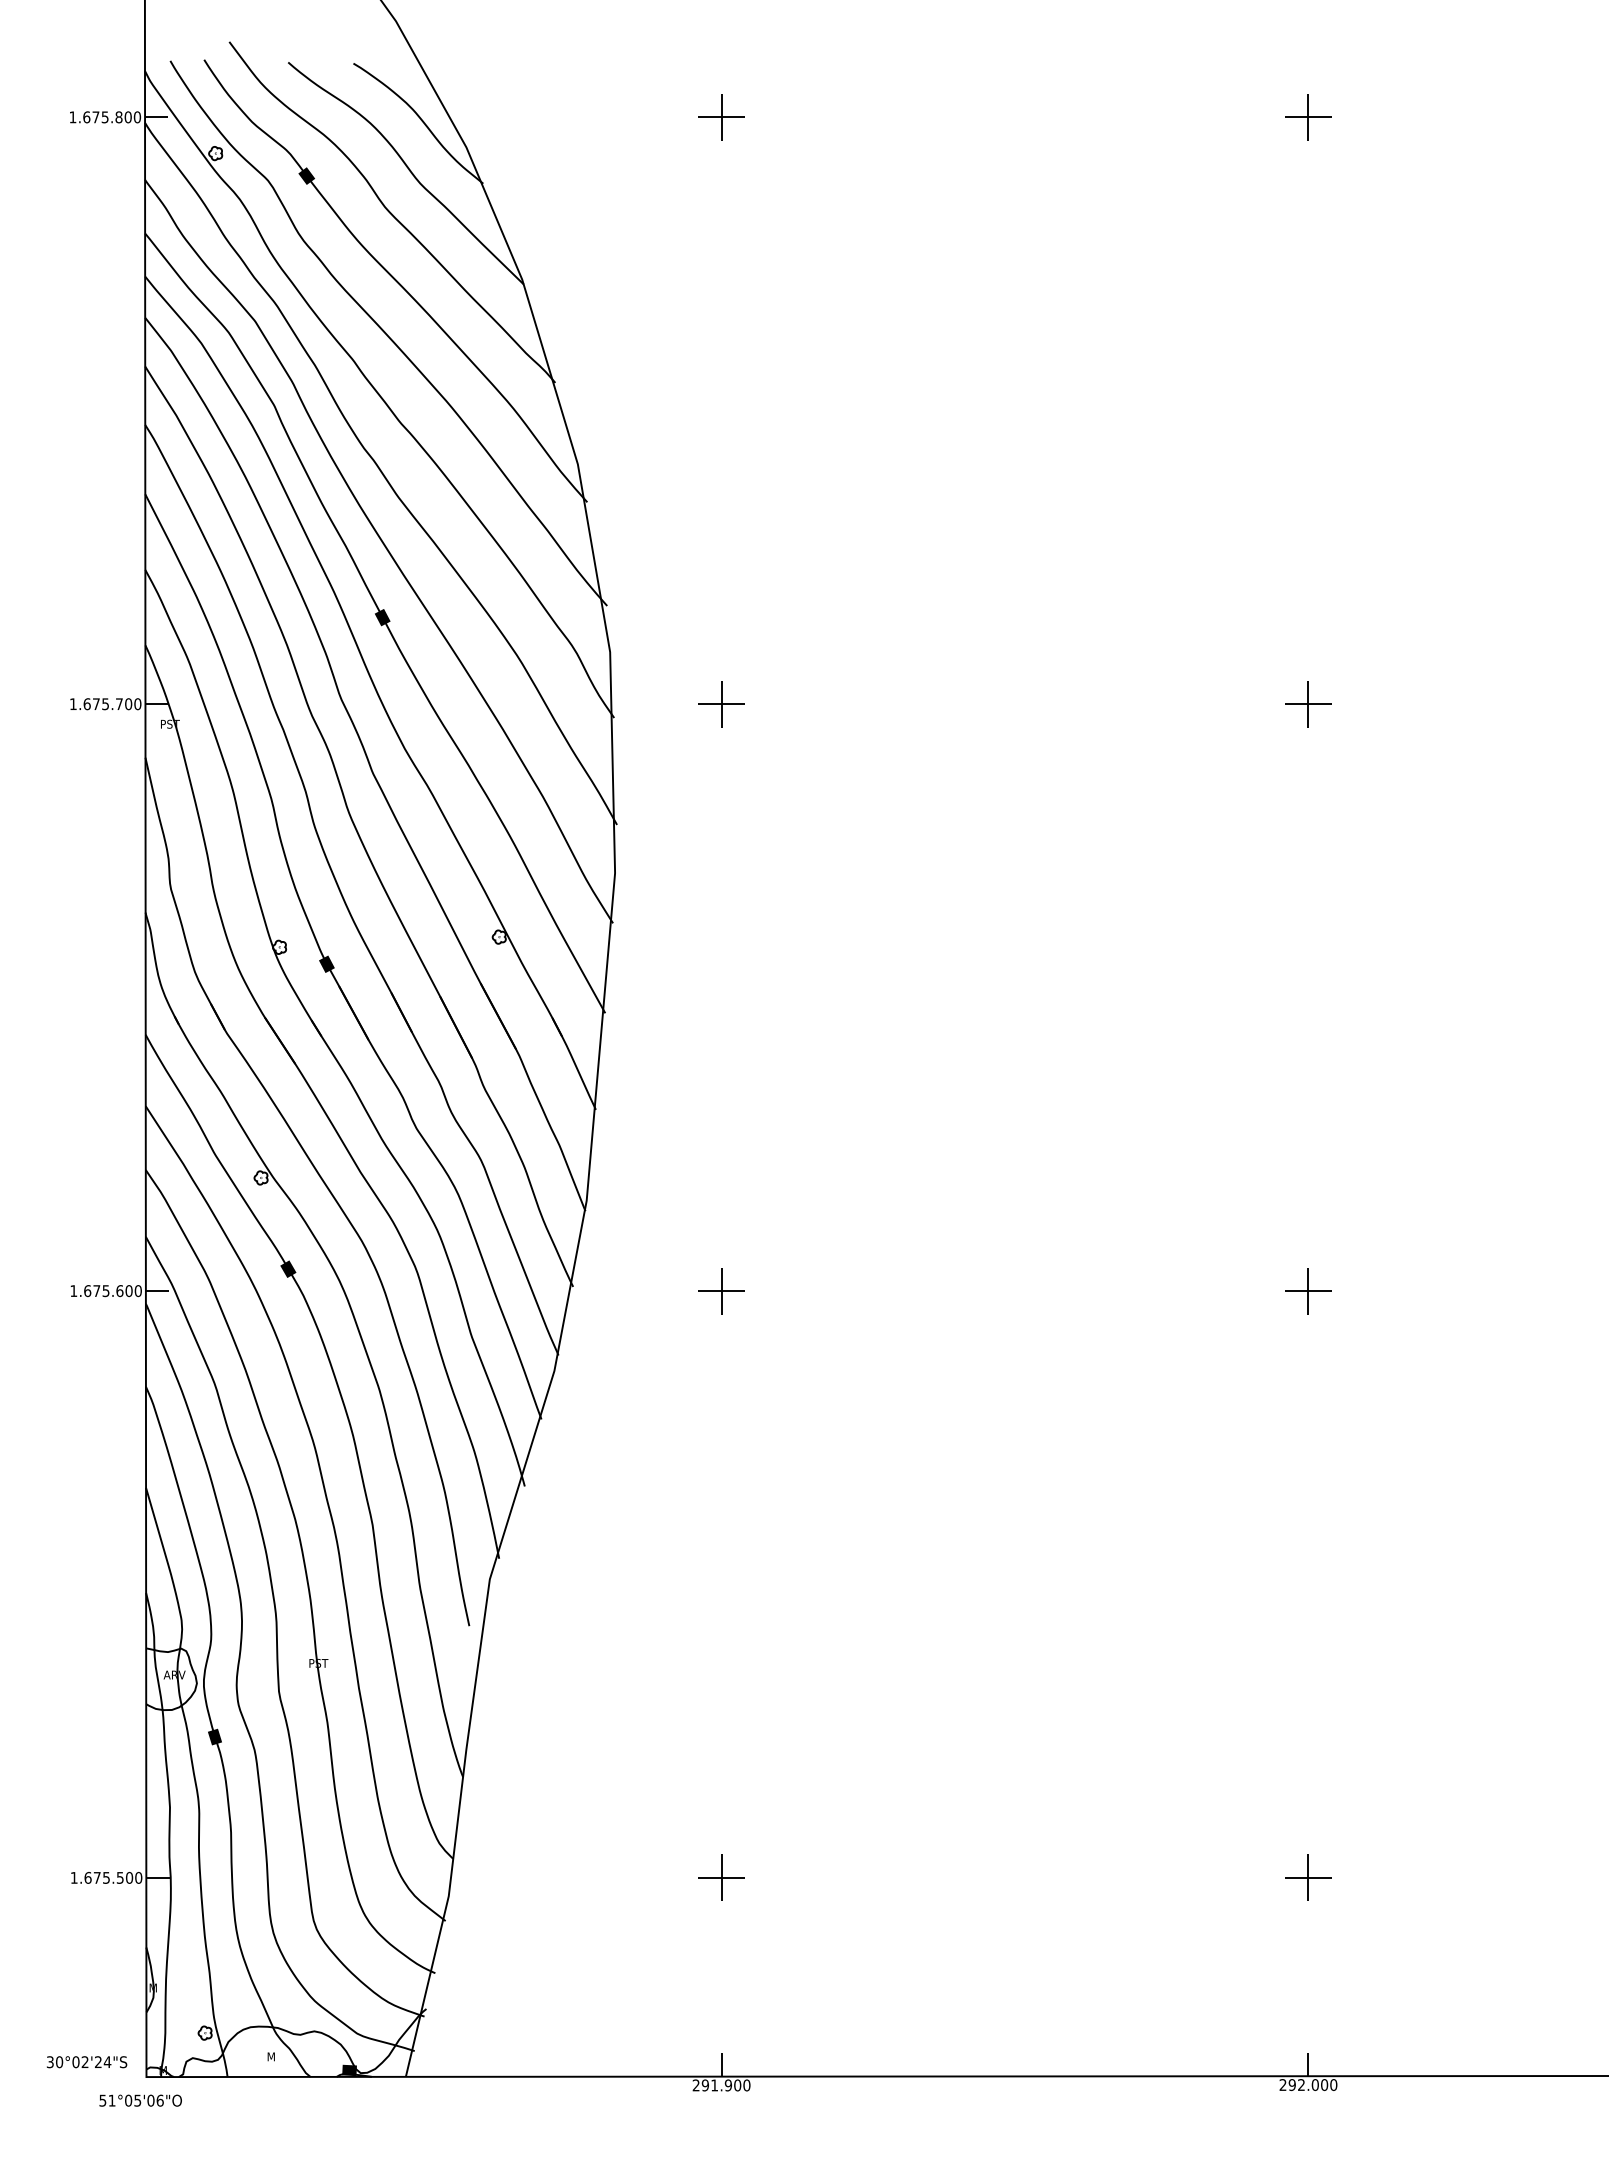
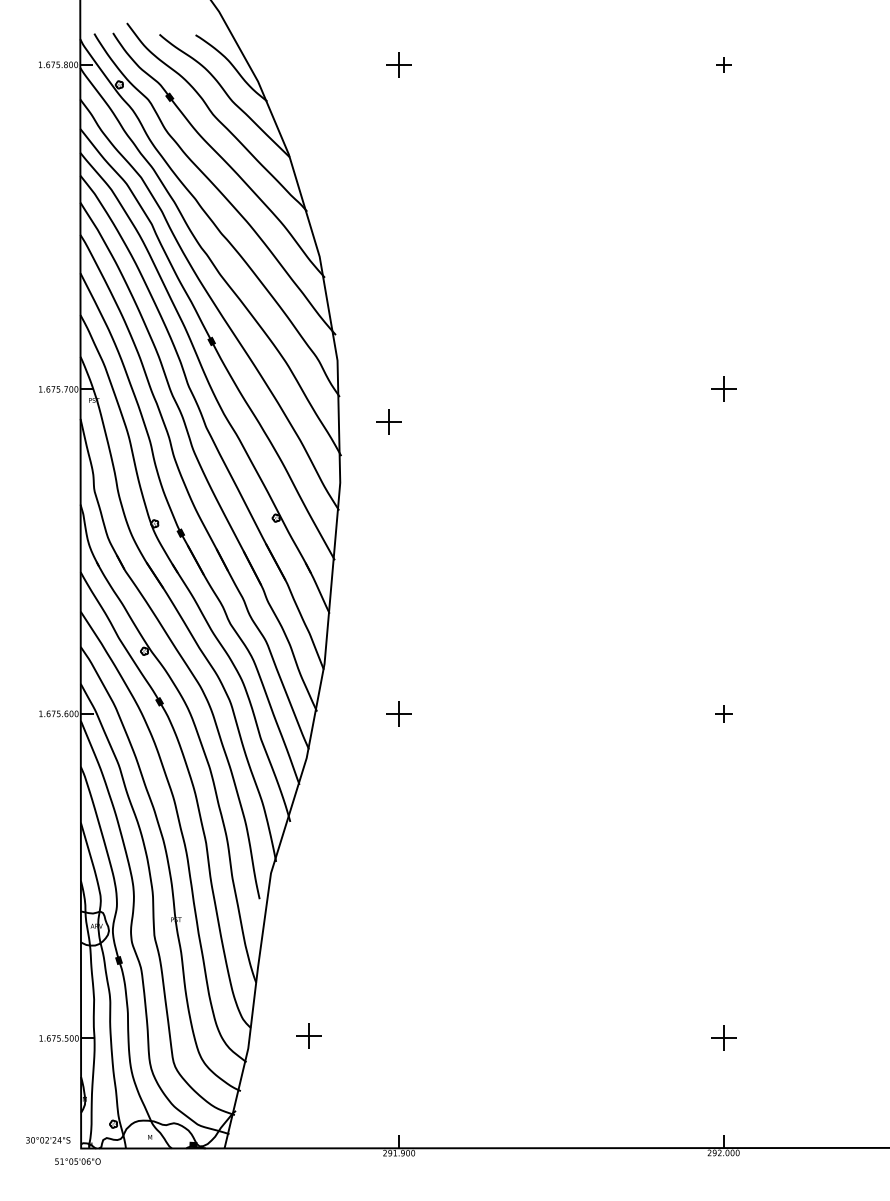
part: (1308, 116) -> (723, 64), size x0.6
part: (720, 702) -> (388, 421), moved
part: (1308, 1290) -> (723, 713), size x0.7
part: (720, 1876) -> (308, 1035), moved

